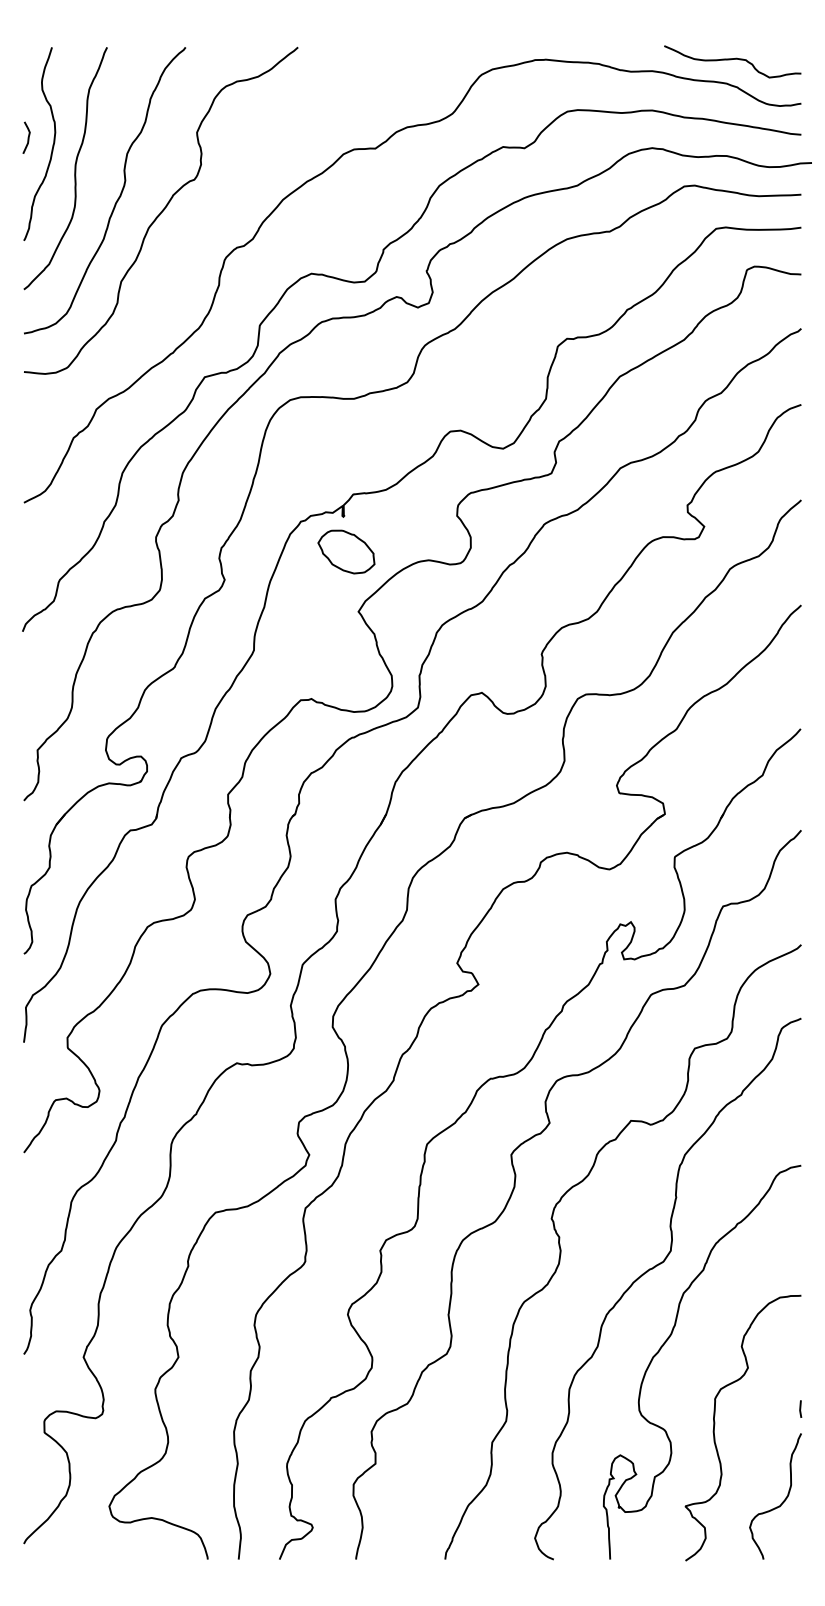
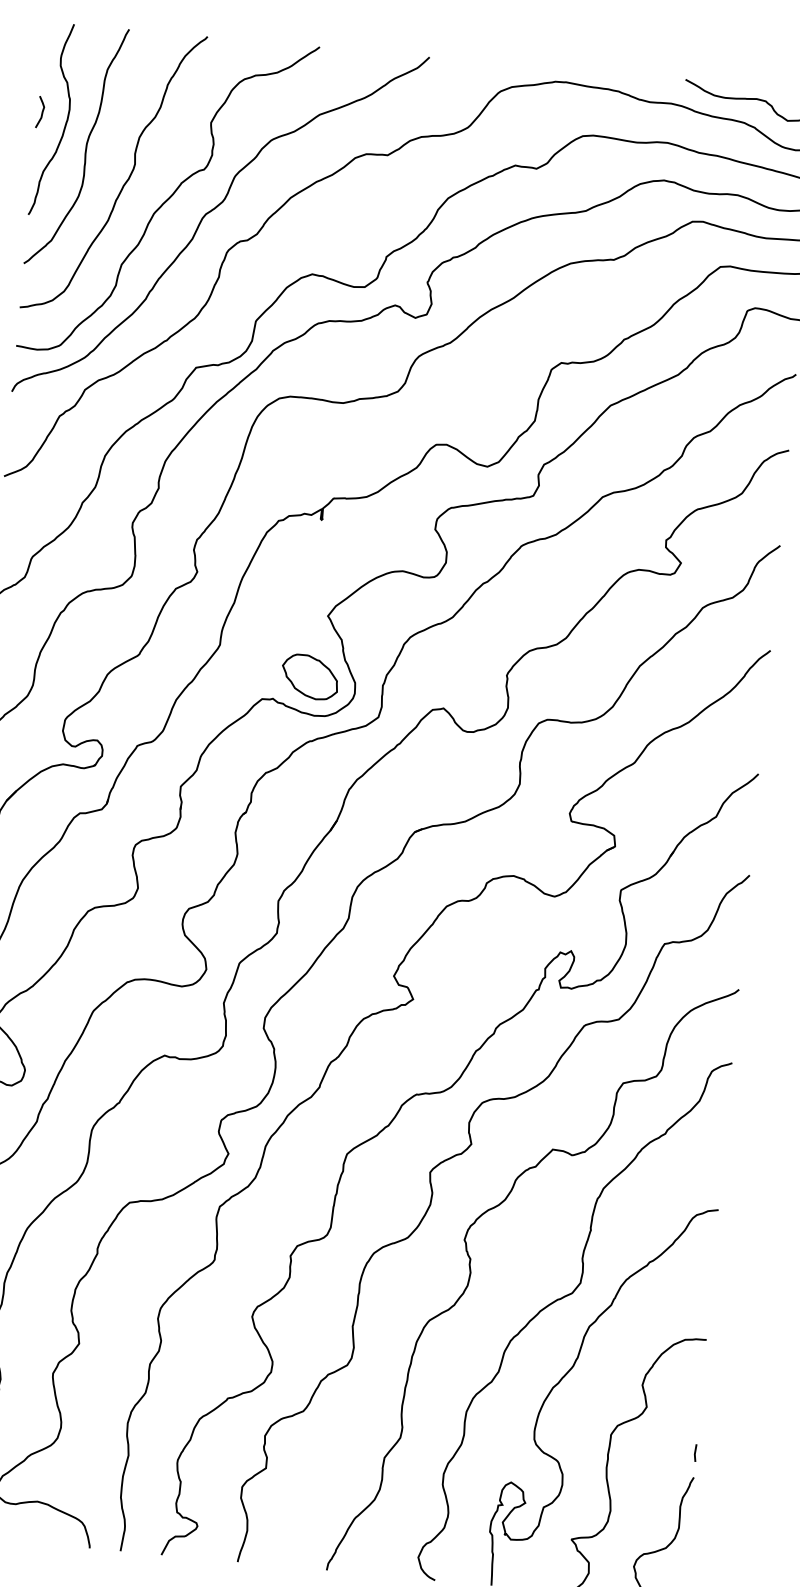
curve: (205, 221) -> (211, 212), added
part: (346, 551) -> (310, 676), moved

